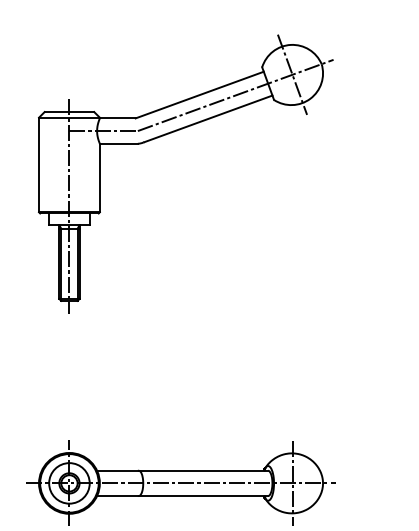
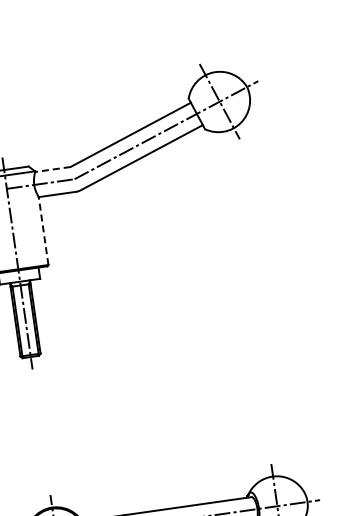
line: (117, 118) -> (52, 169), solid -> dashed
line: (99, 177) -> (43, 230), solid -> dashed

